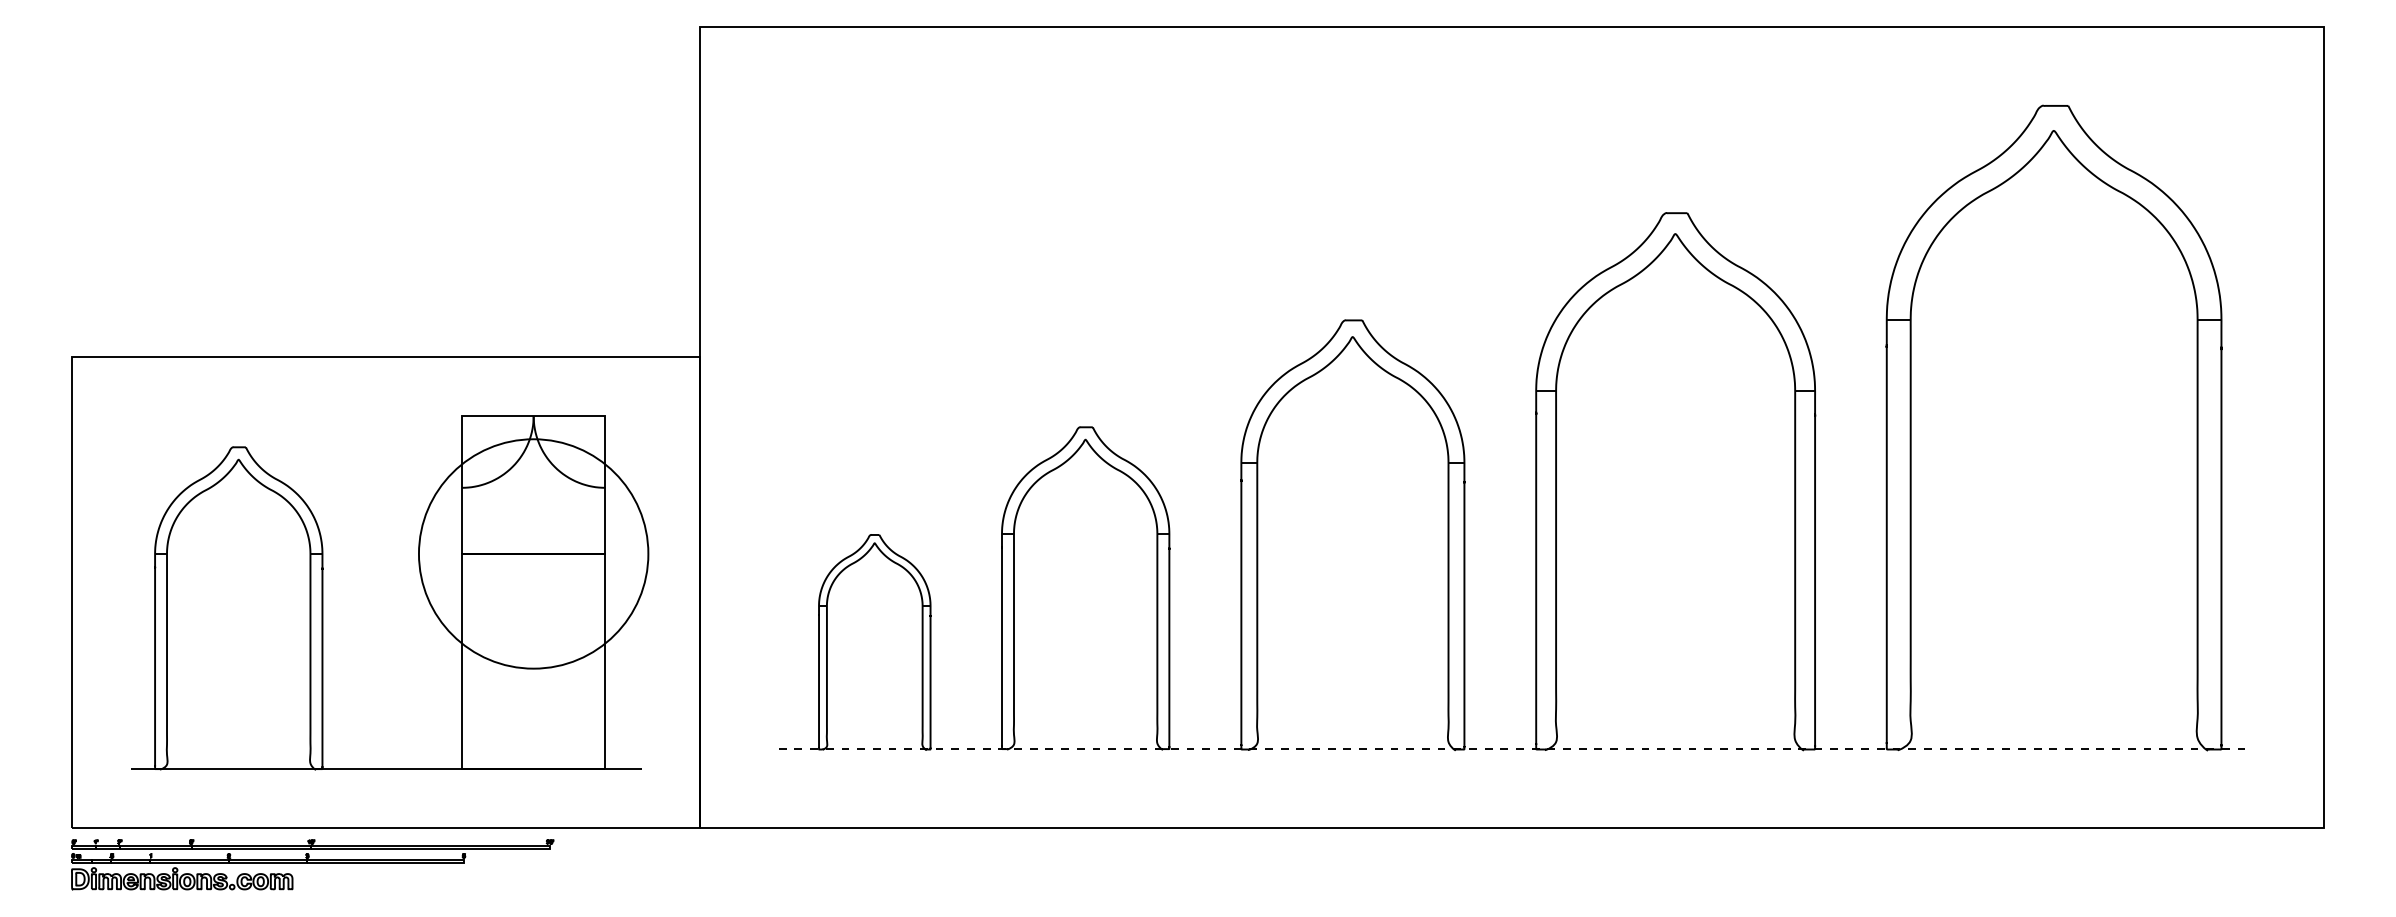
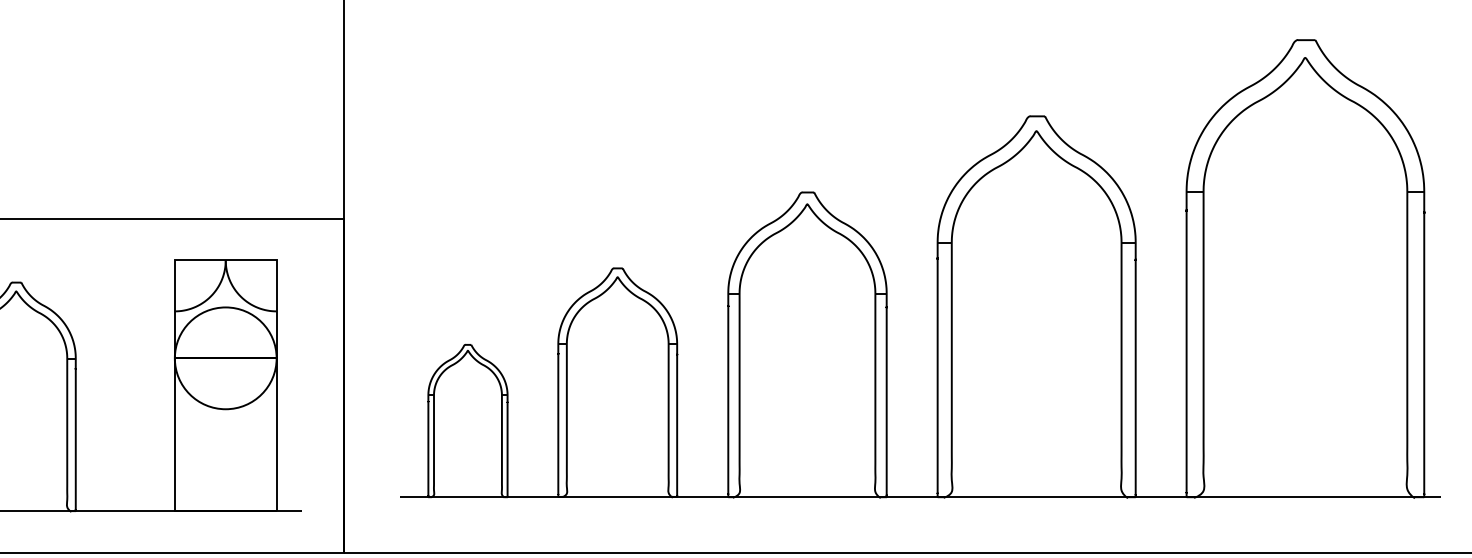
circle: (533, 553) -> (225, 358), size x0.62
line: (1512, 749) -> (920, 497), dashed -> solid

